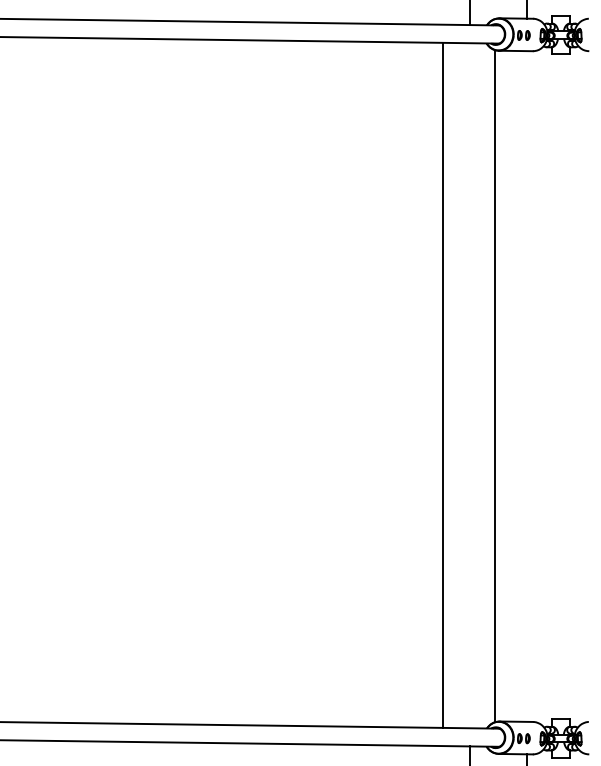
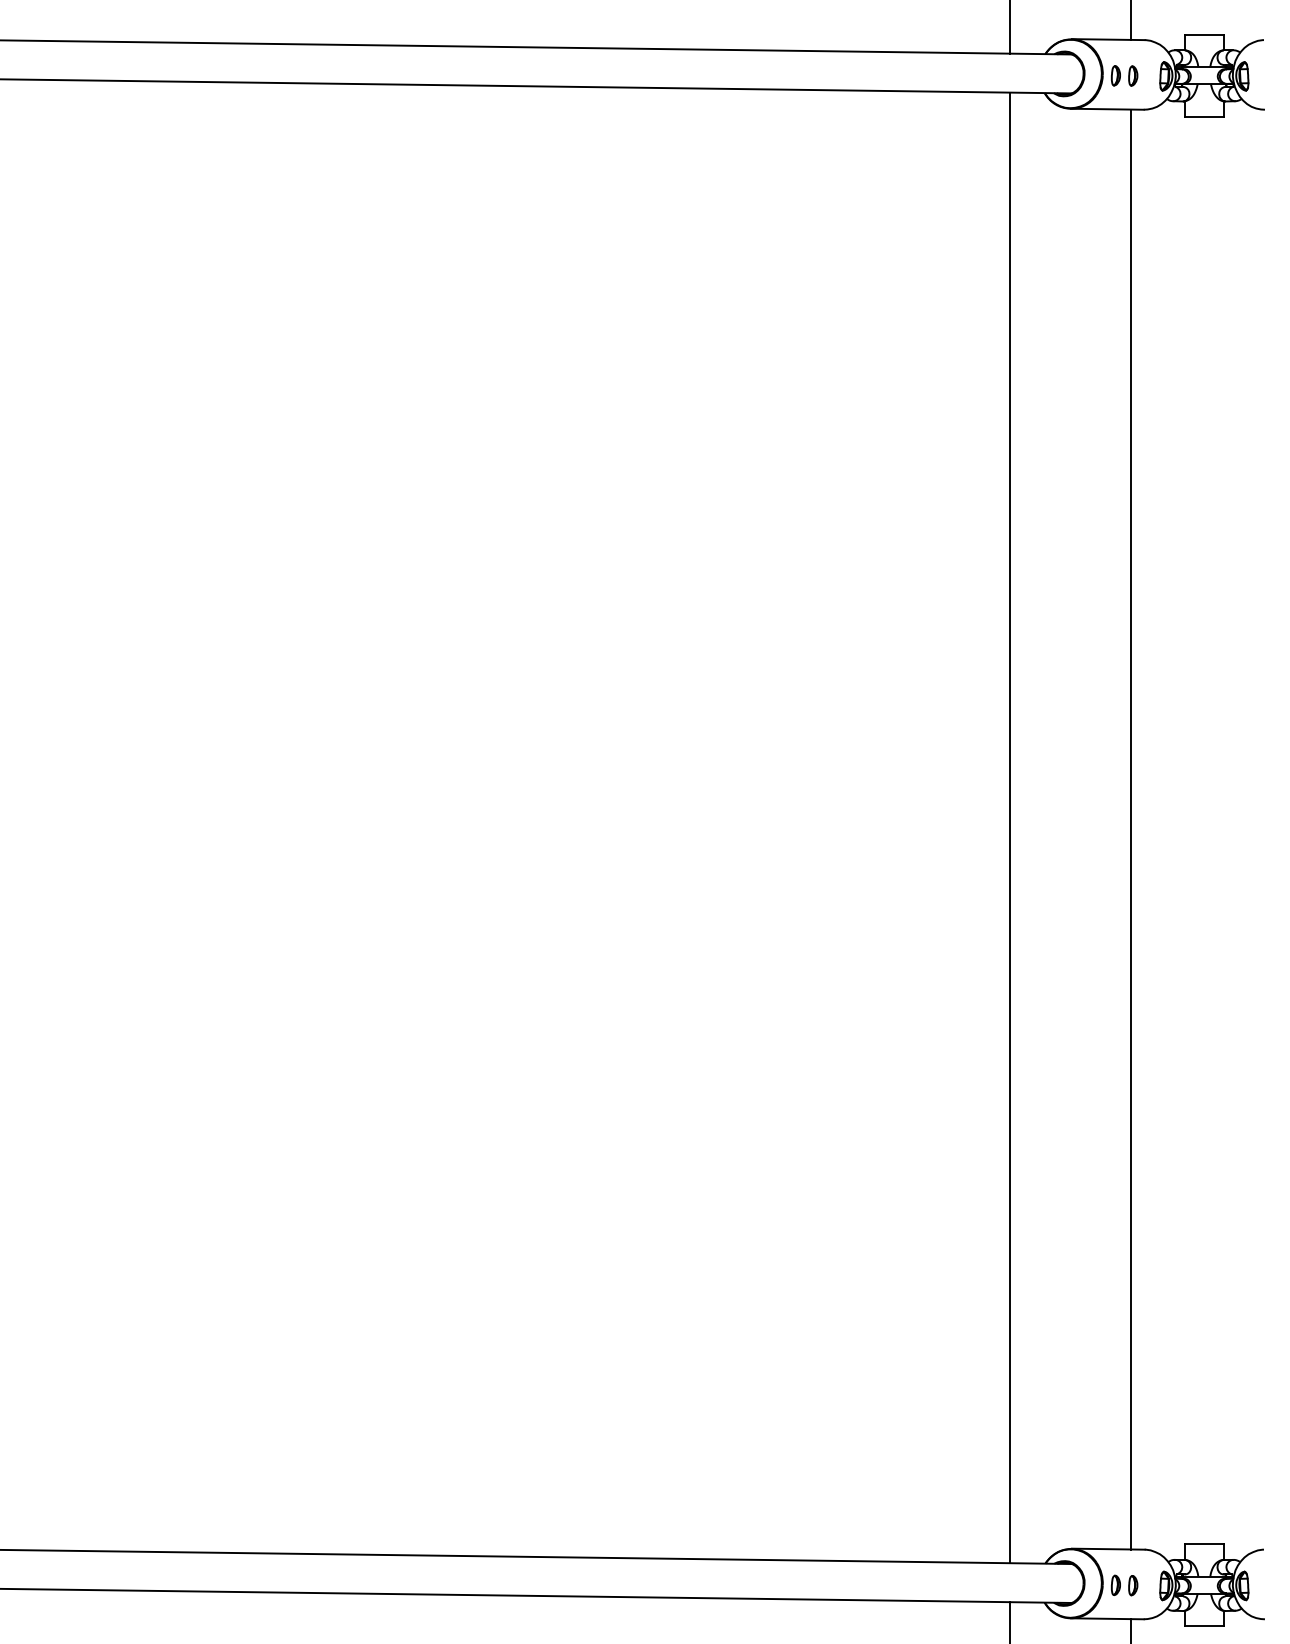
line: (443, 385) -> (1009, 827), moved
line: (495, 386) -> (1132, 829), moved

